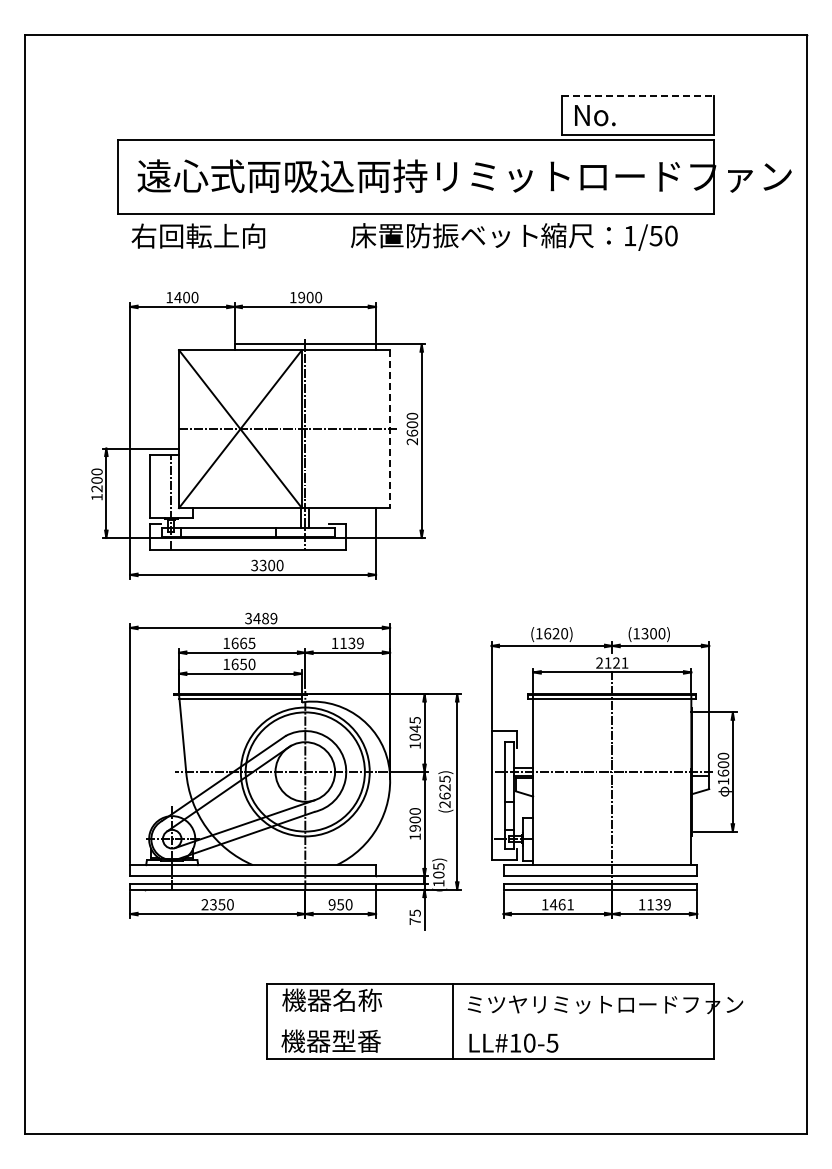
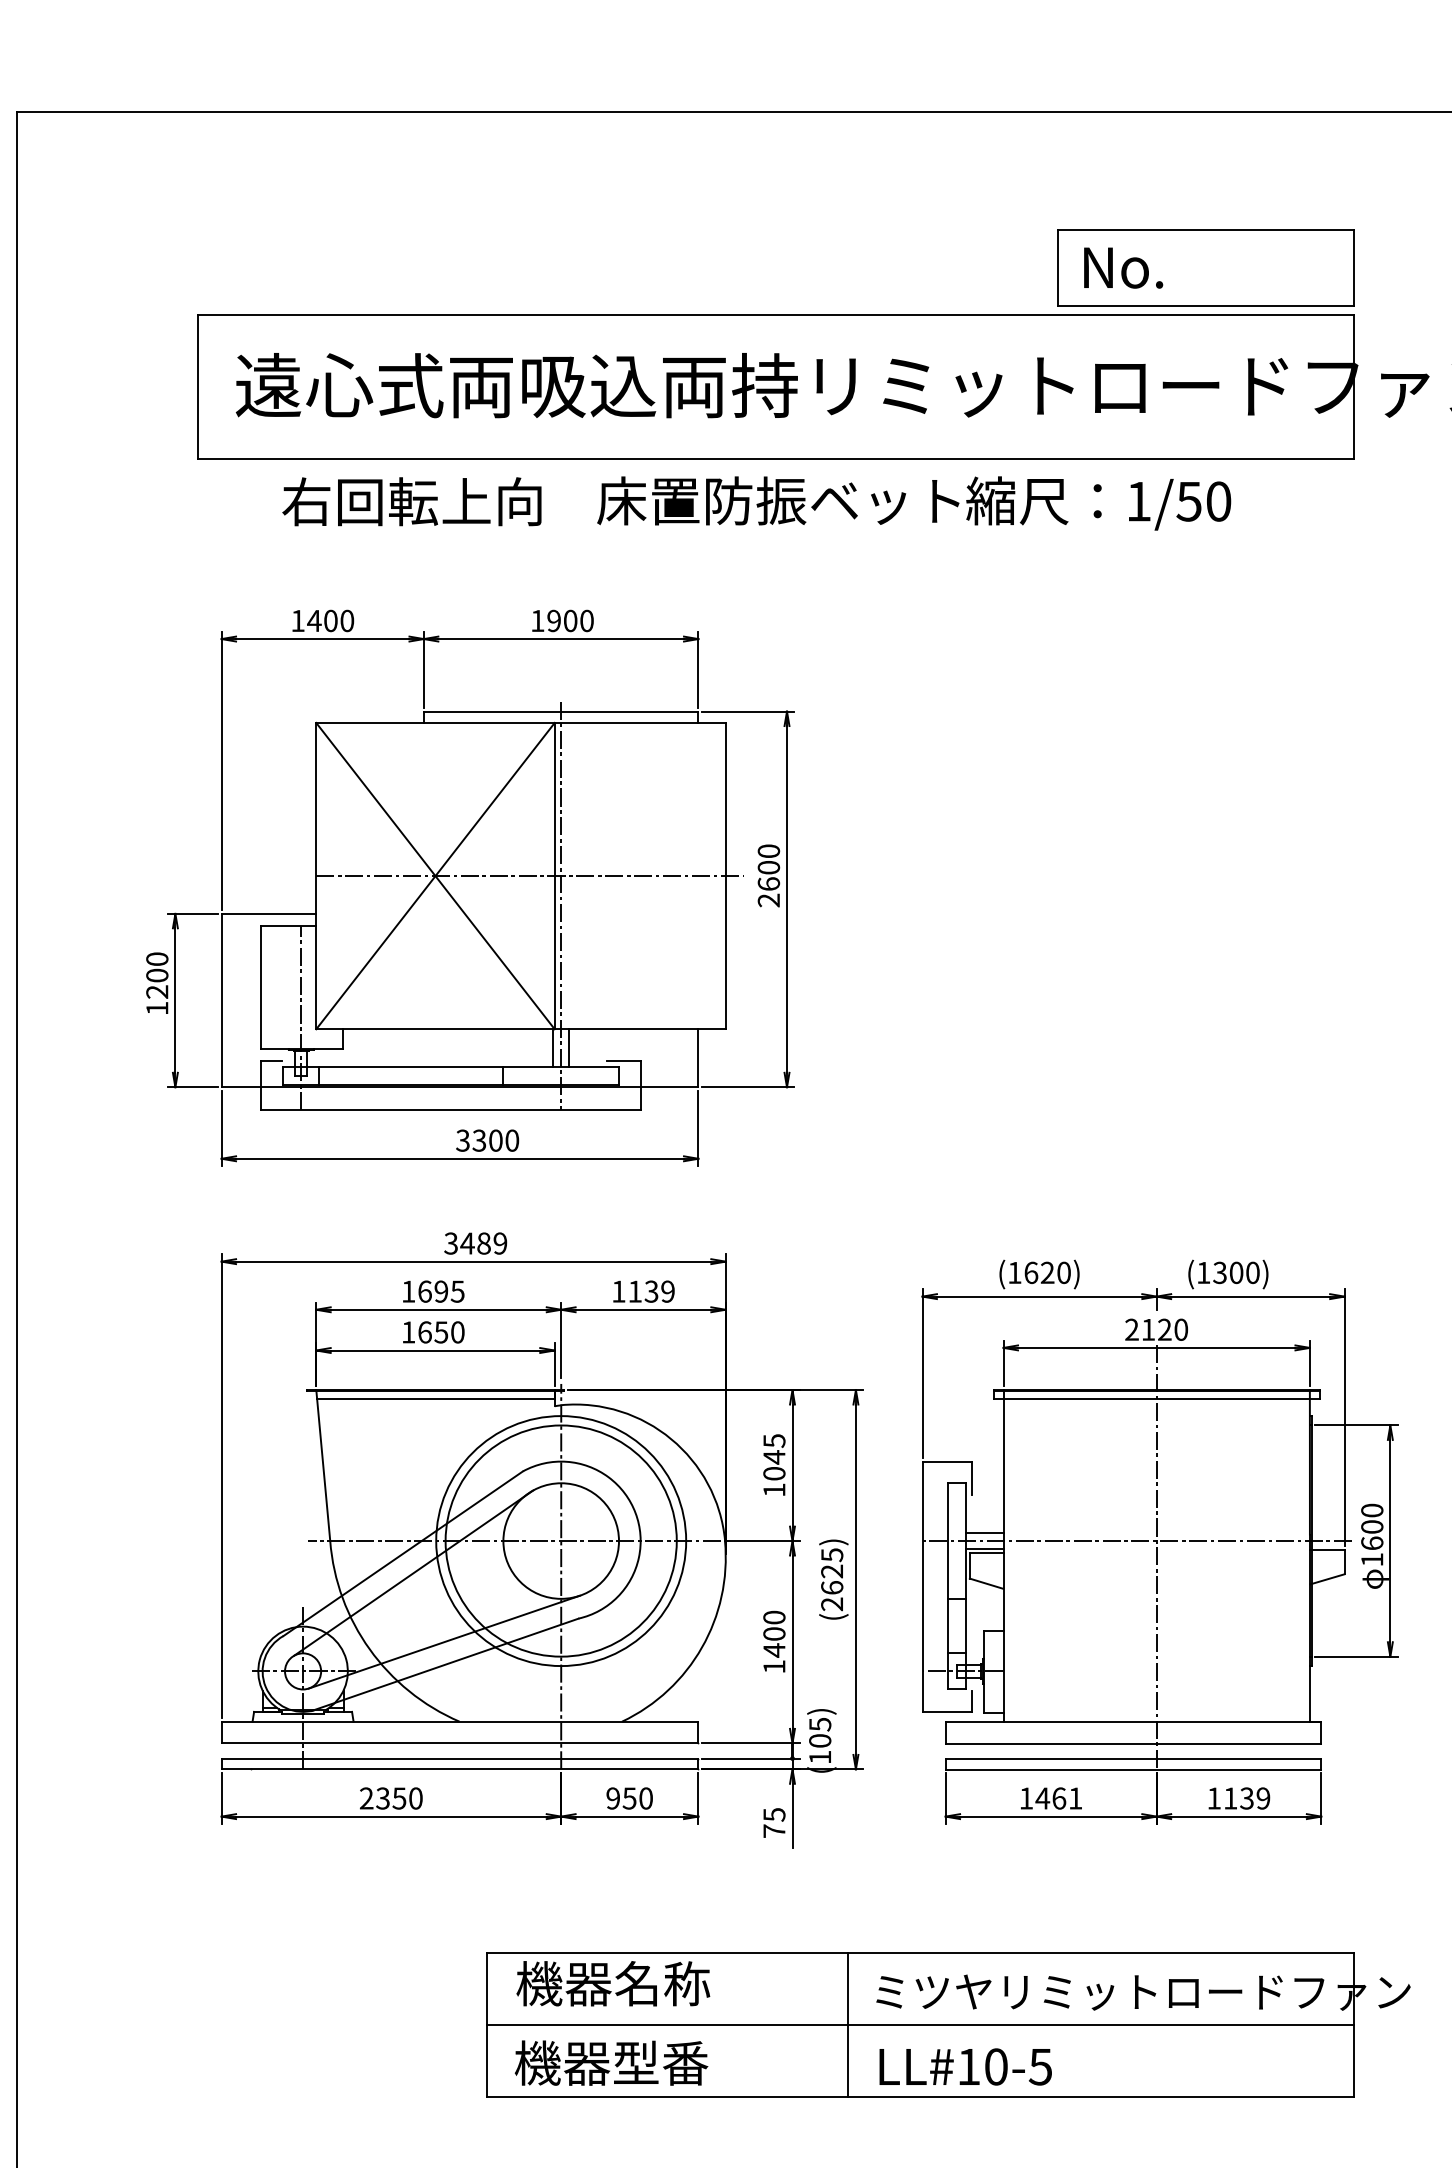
line: (638, 95) -> (1207, 229), dashed -> solid
text: (198, 235) -> (412, 500), moved
text: (514, 236) -> (914, 502), moved
line: (390, 429) -> (726, 876), dashed -> solid
text: (243, 643) -> (441, 1291), 1665 -> 1695
text: (624, 662) -> (1180, 1328), 2121 -> 2120
text: (414, 828) -> (772, 1650), 1900 -> 1400
line: (490, 1021) -> (920, 2024), added

